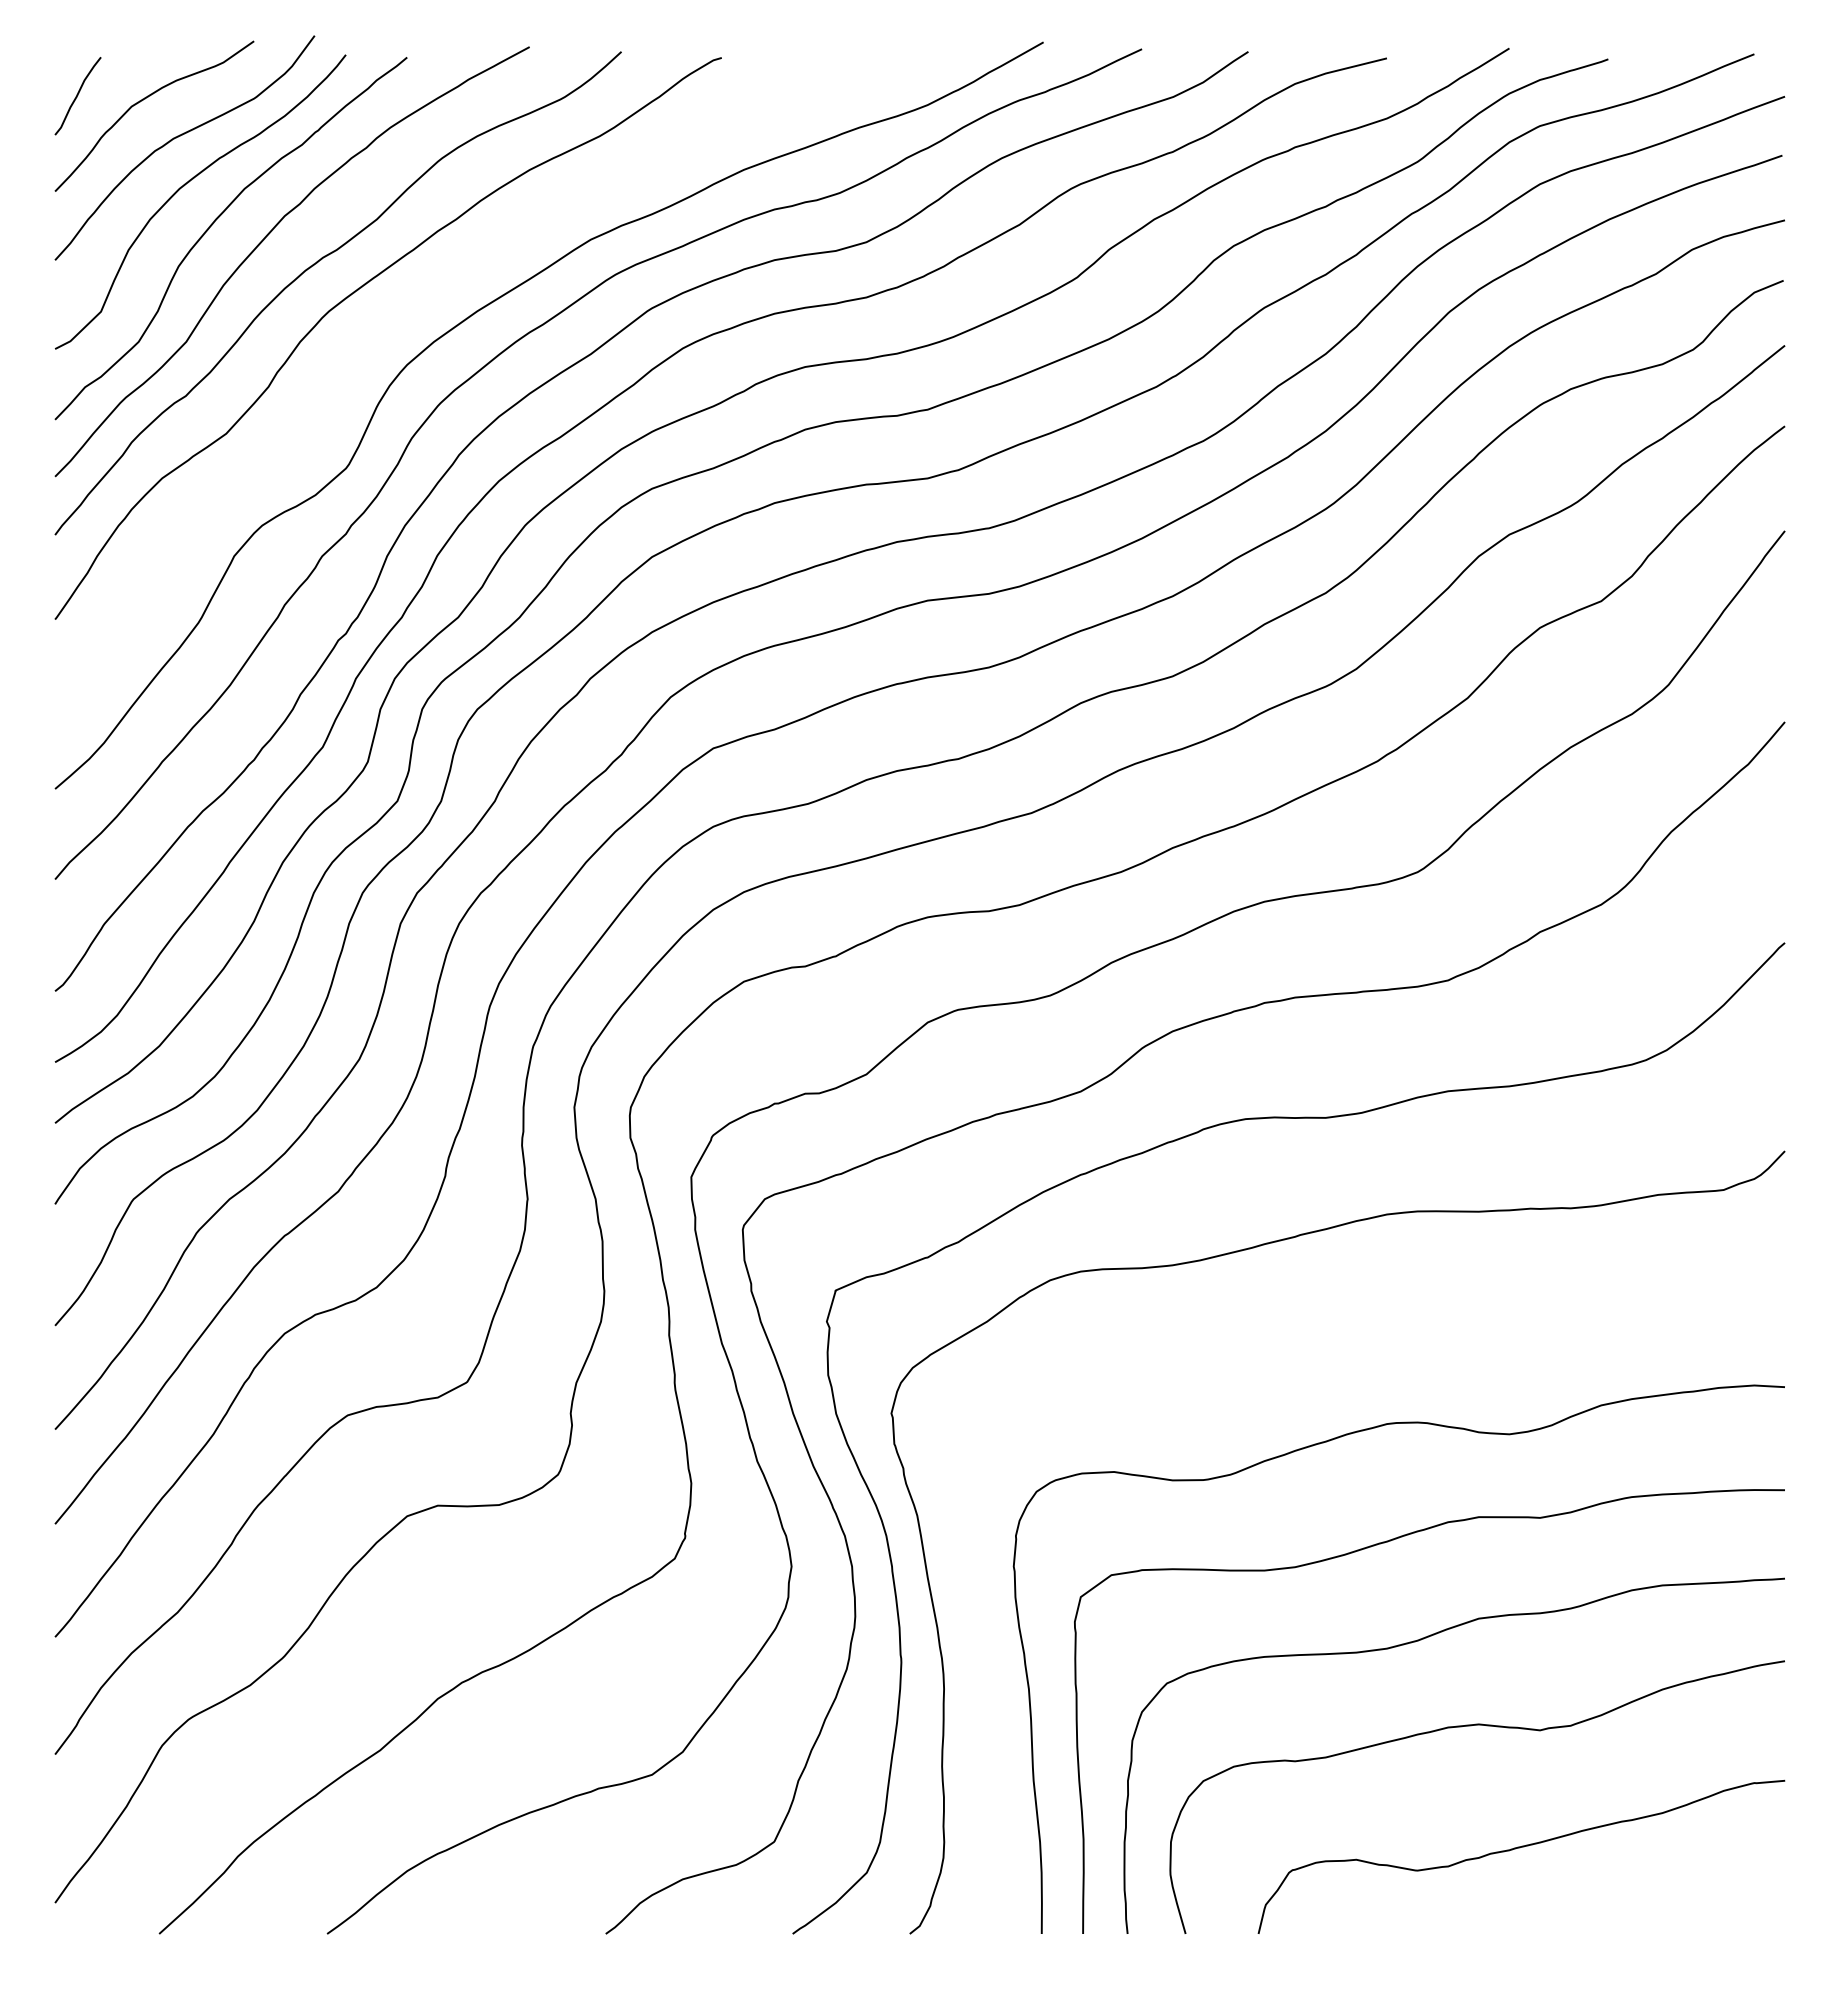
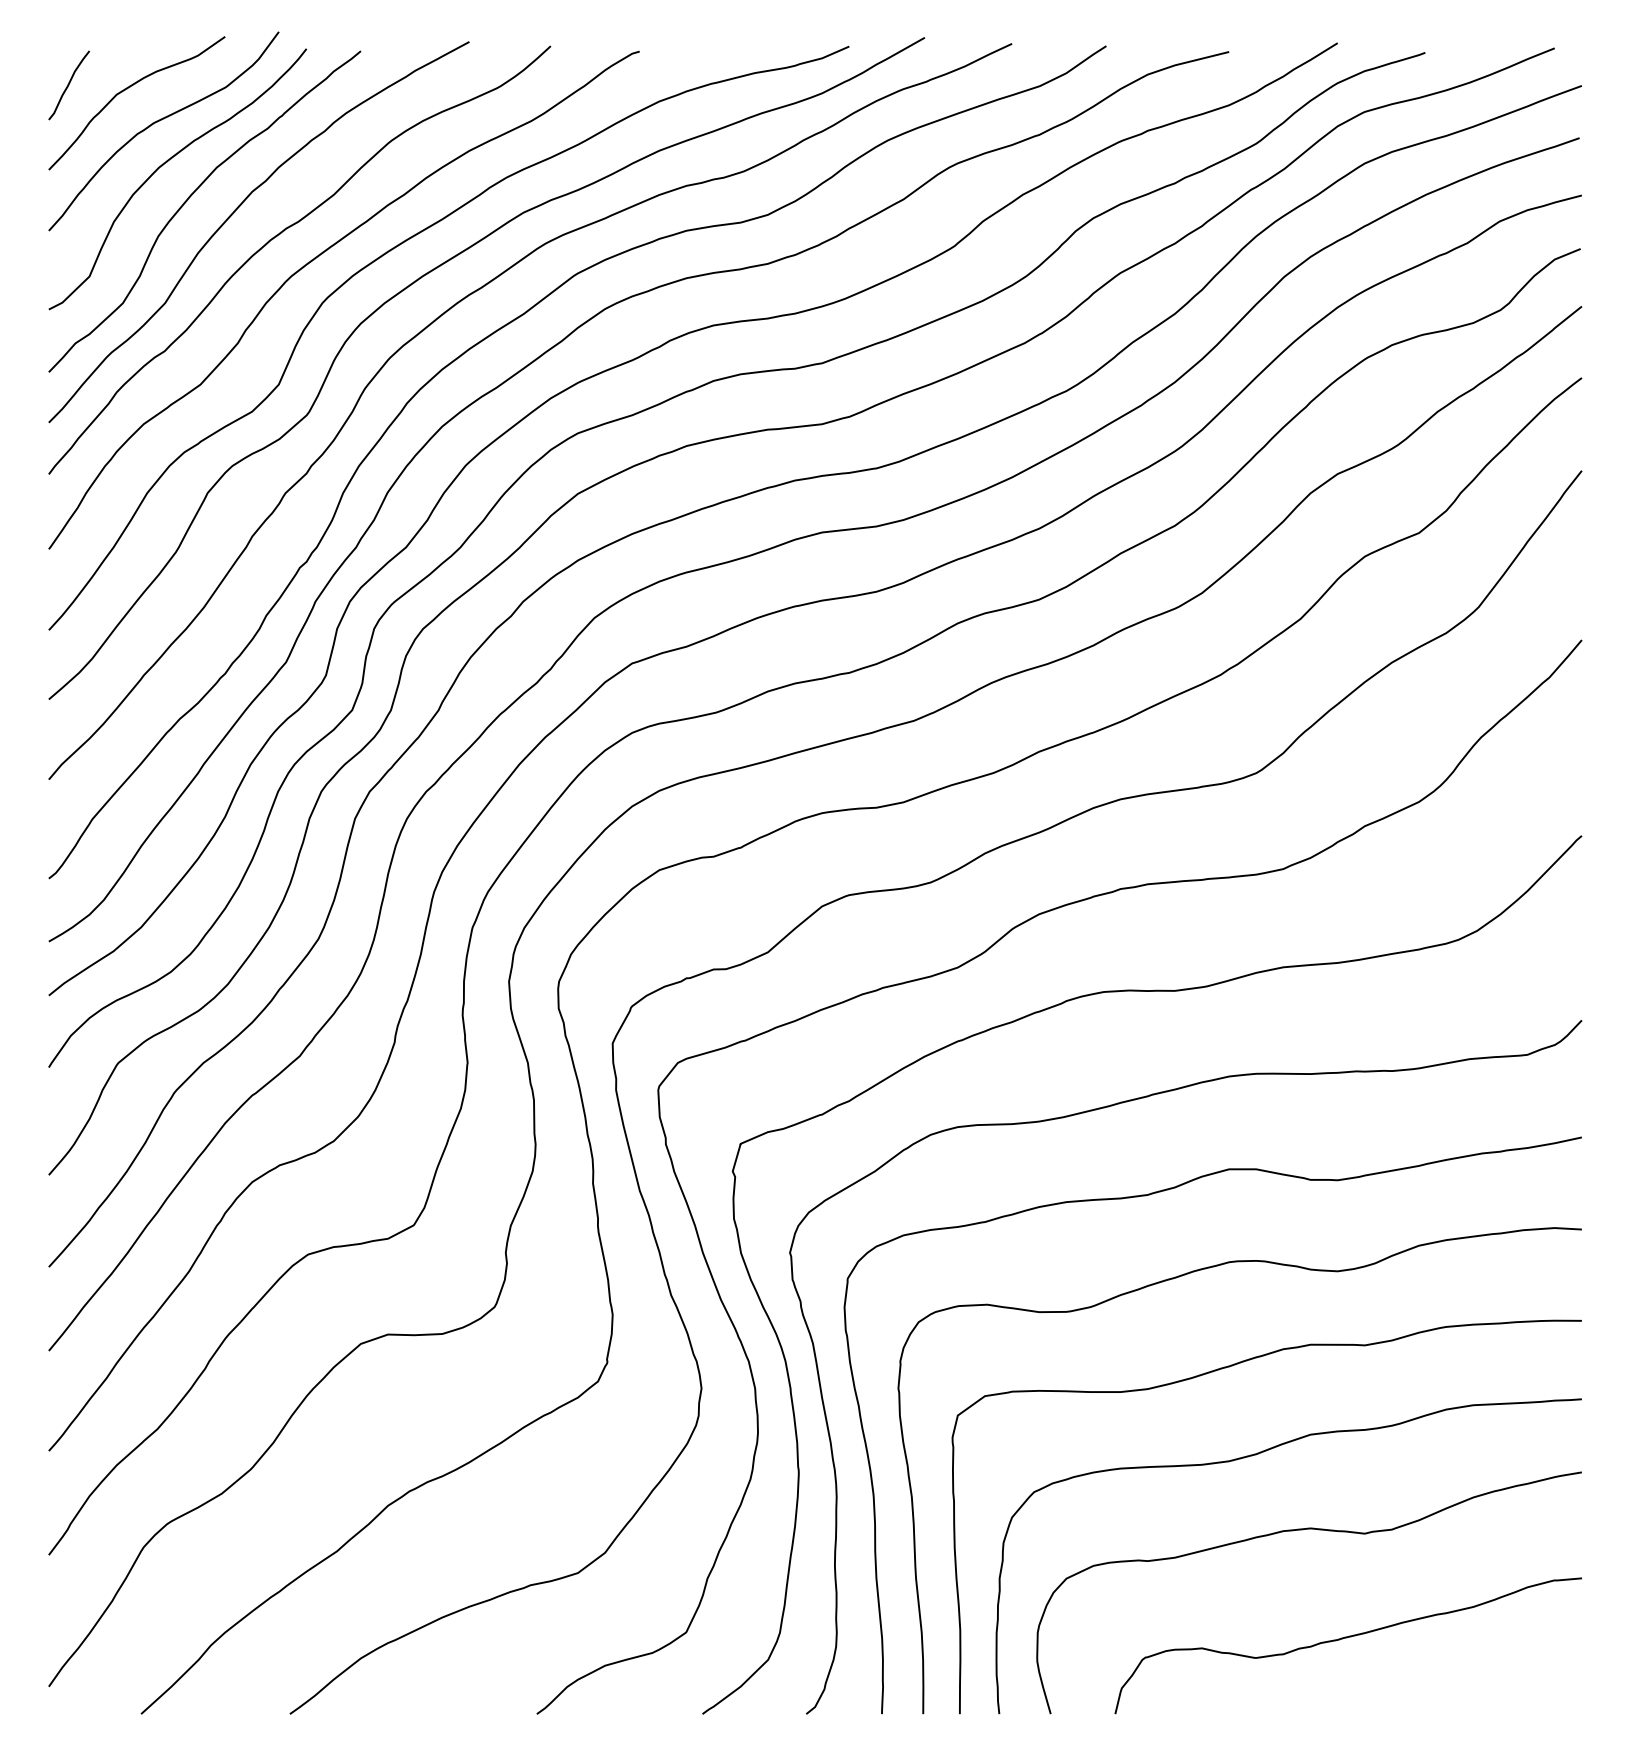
curve: (442, 282) -> (392, 250), added
curve: (1294, 1349) -> (1147, 1196), added

